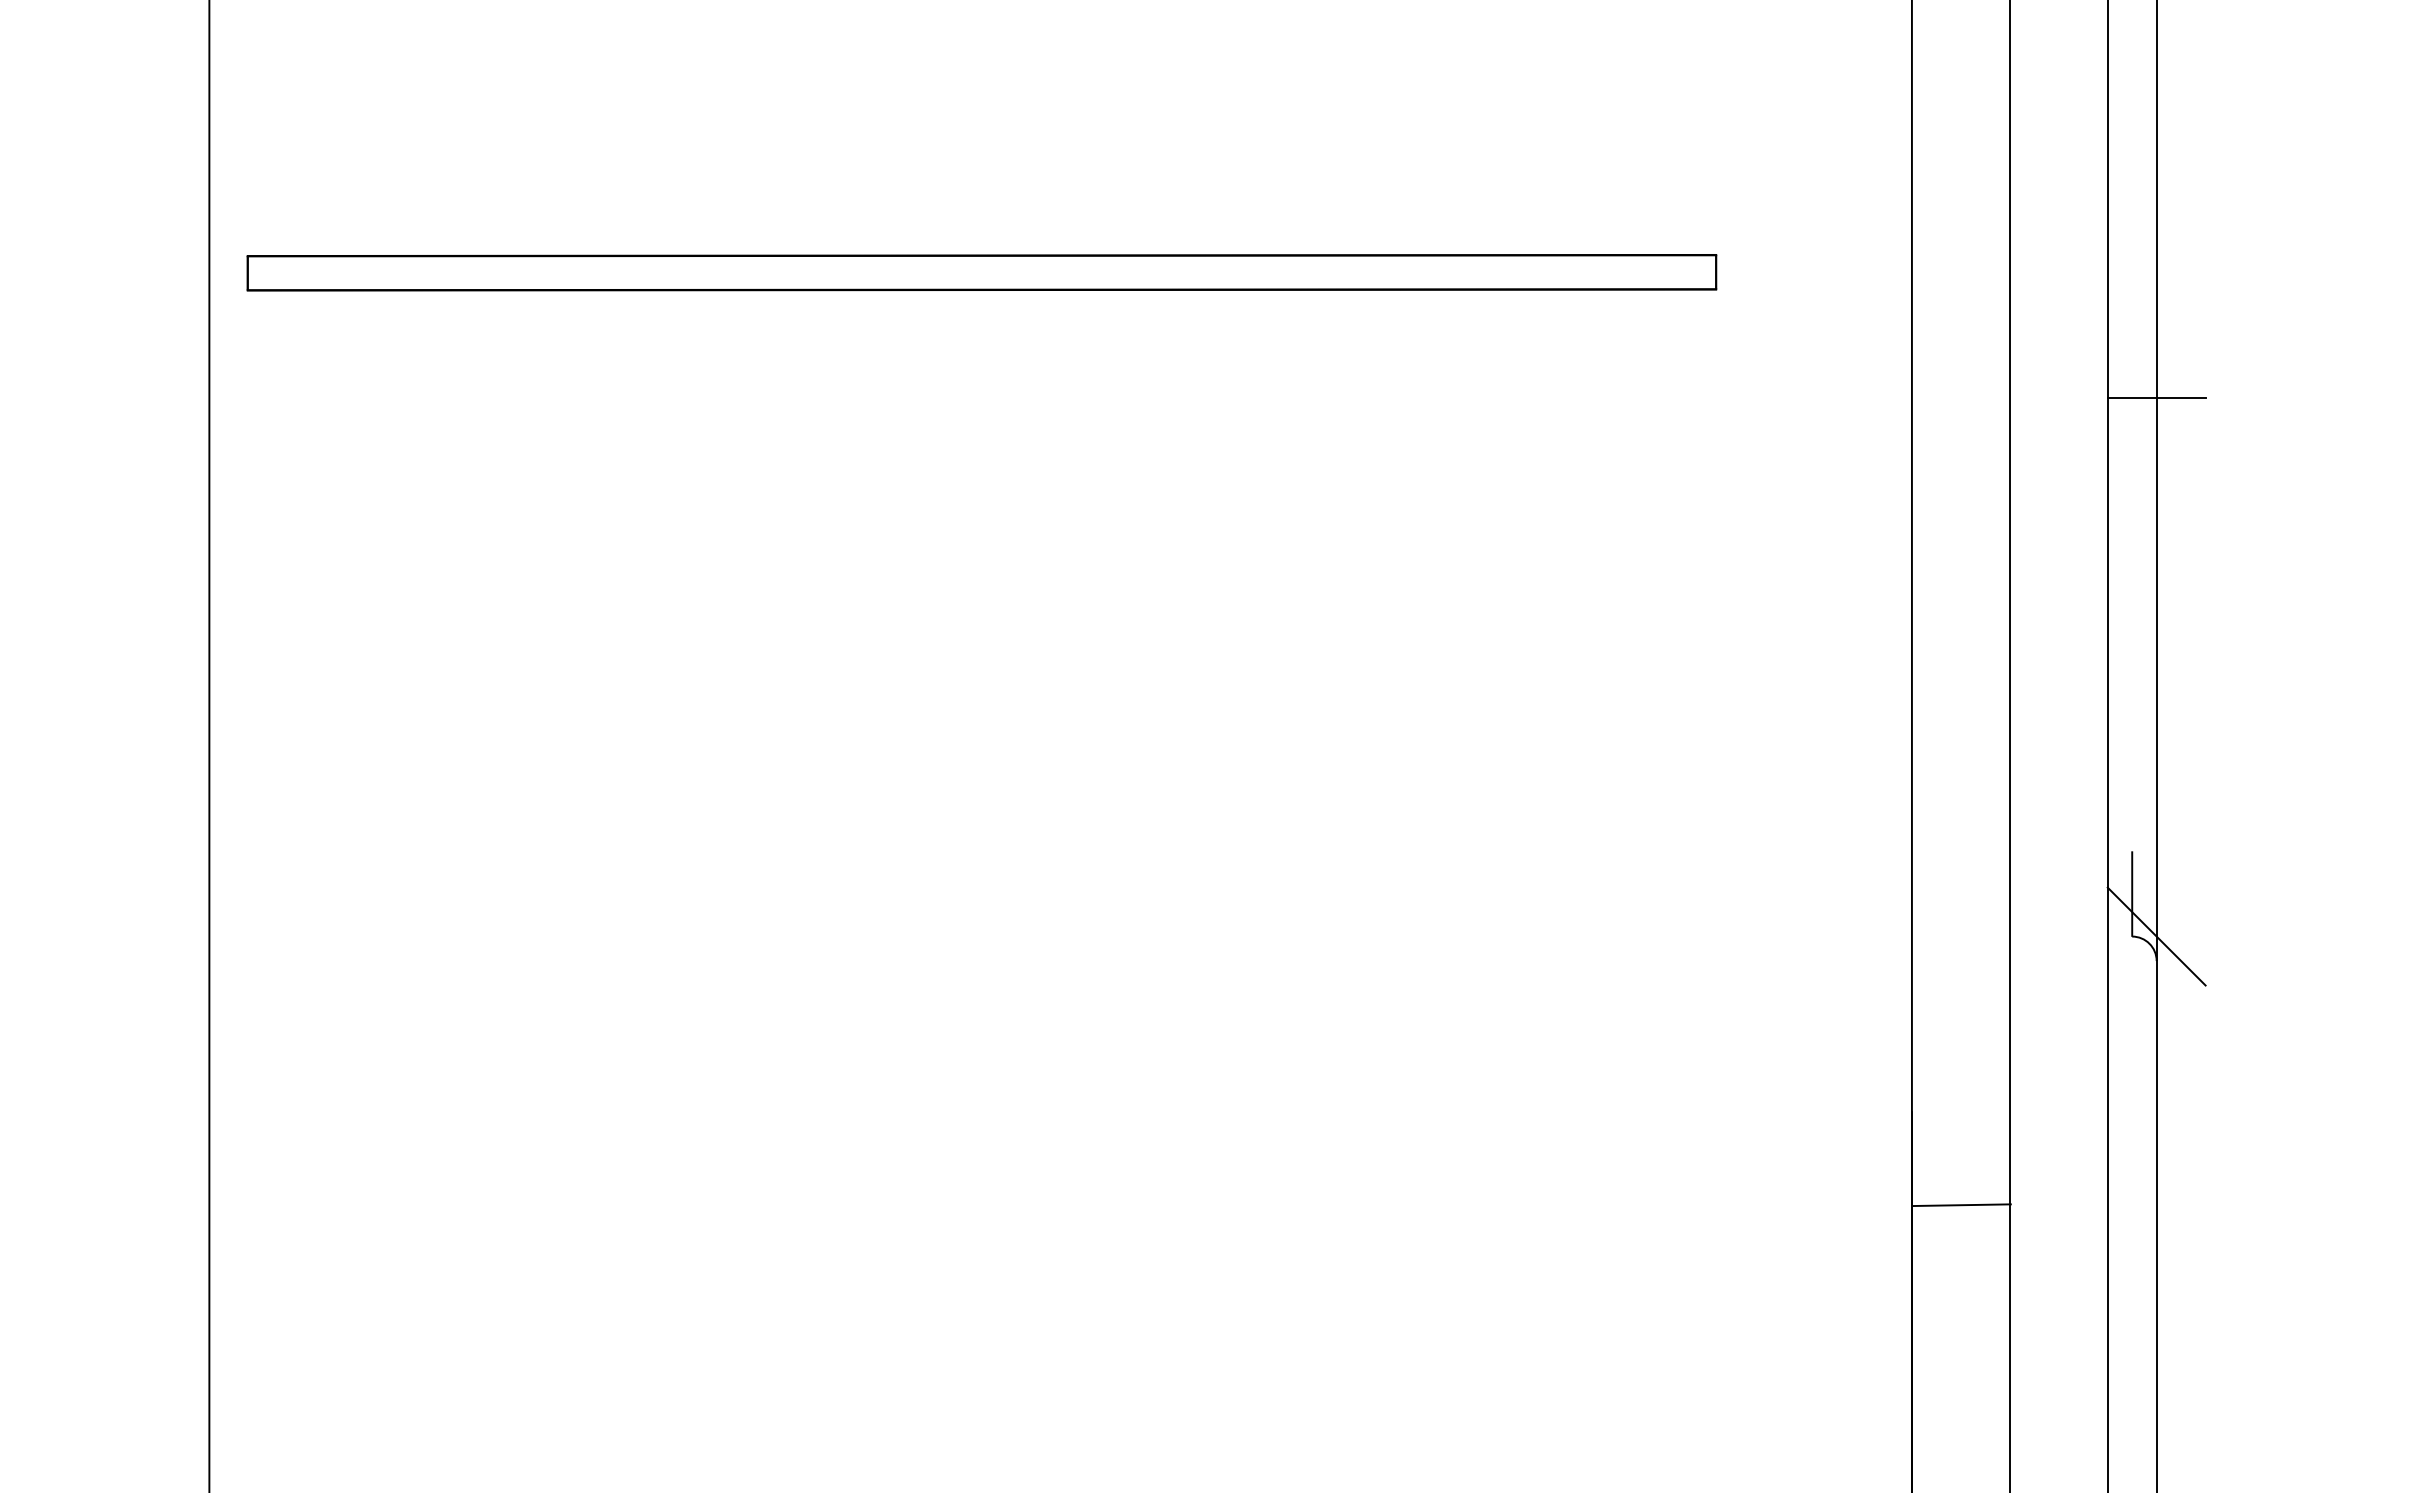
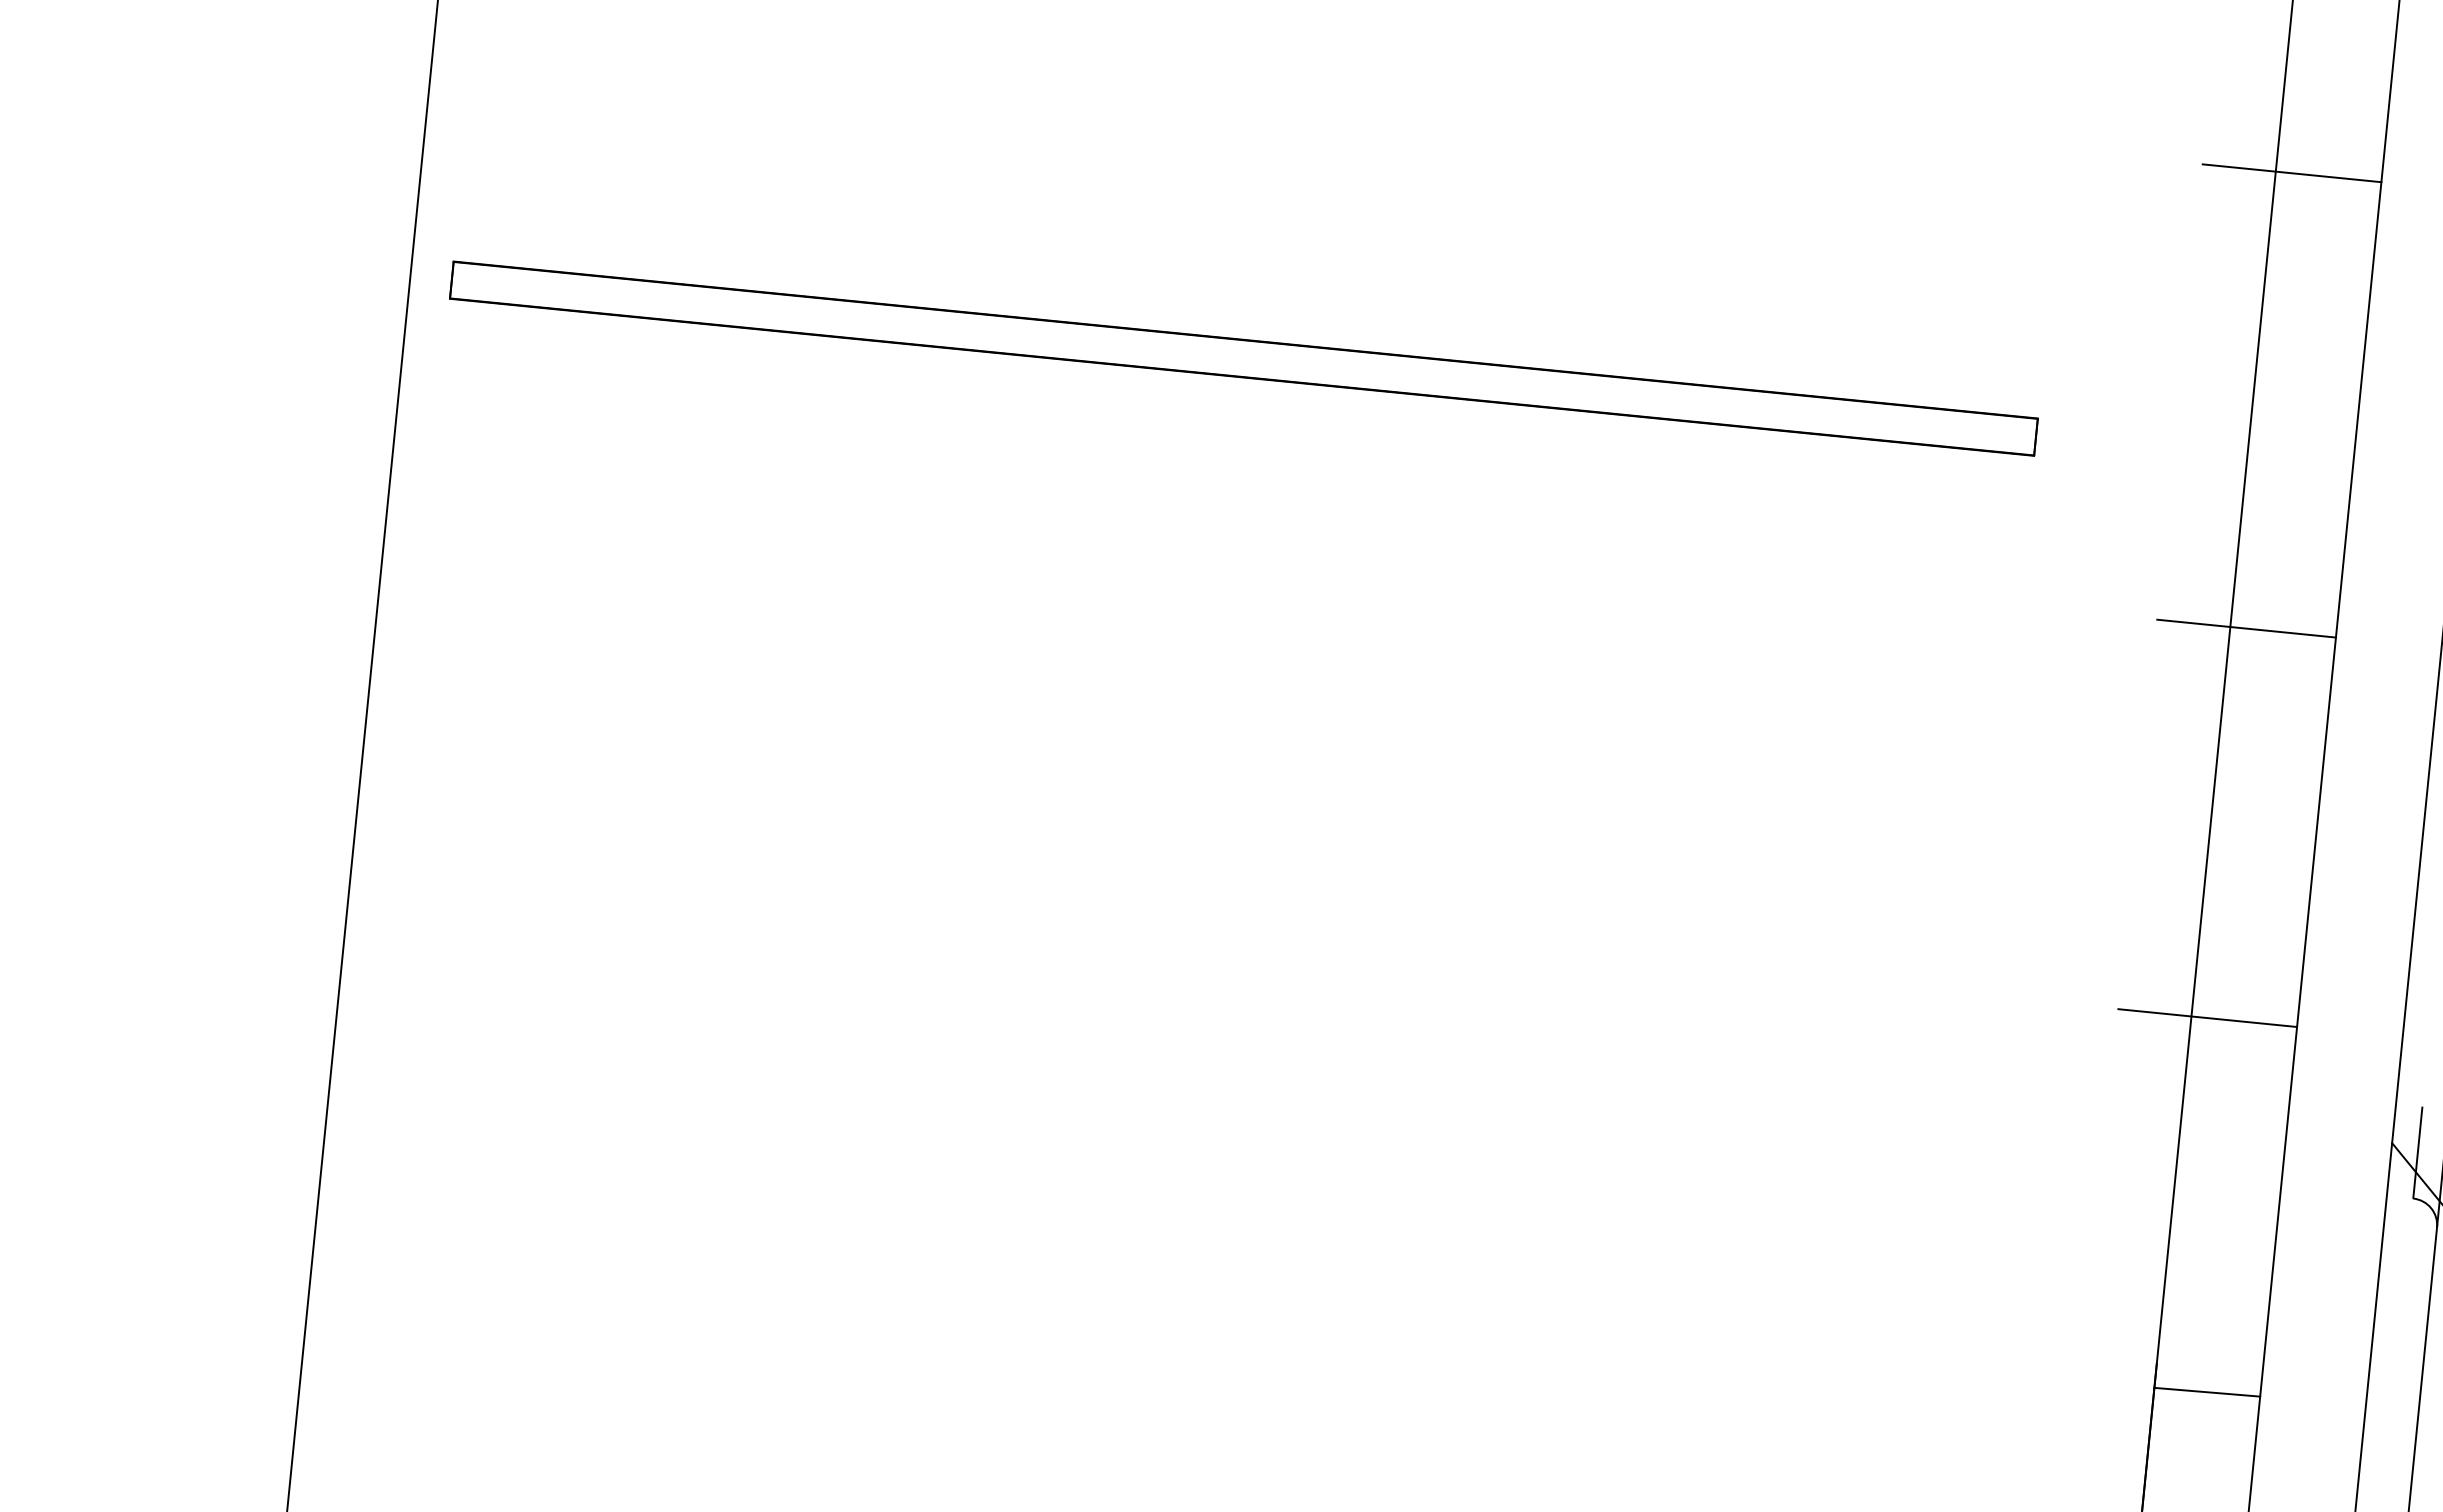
line: (1926, 6) -> (2291, 173), added
line: (1926, 428) -> (2246, 628), added
line: (1926, 789) -> (2207, 1017), added
line: (1961, 1205) -> (2206, 1392), moved

